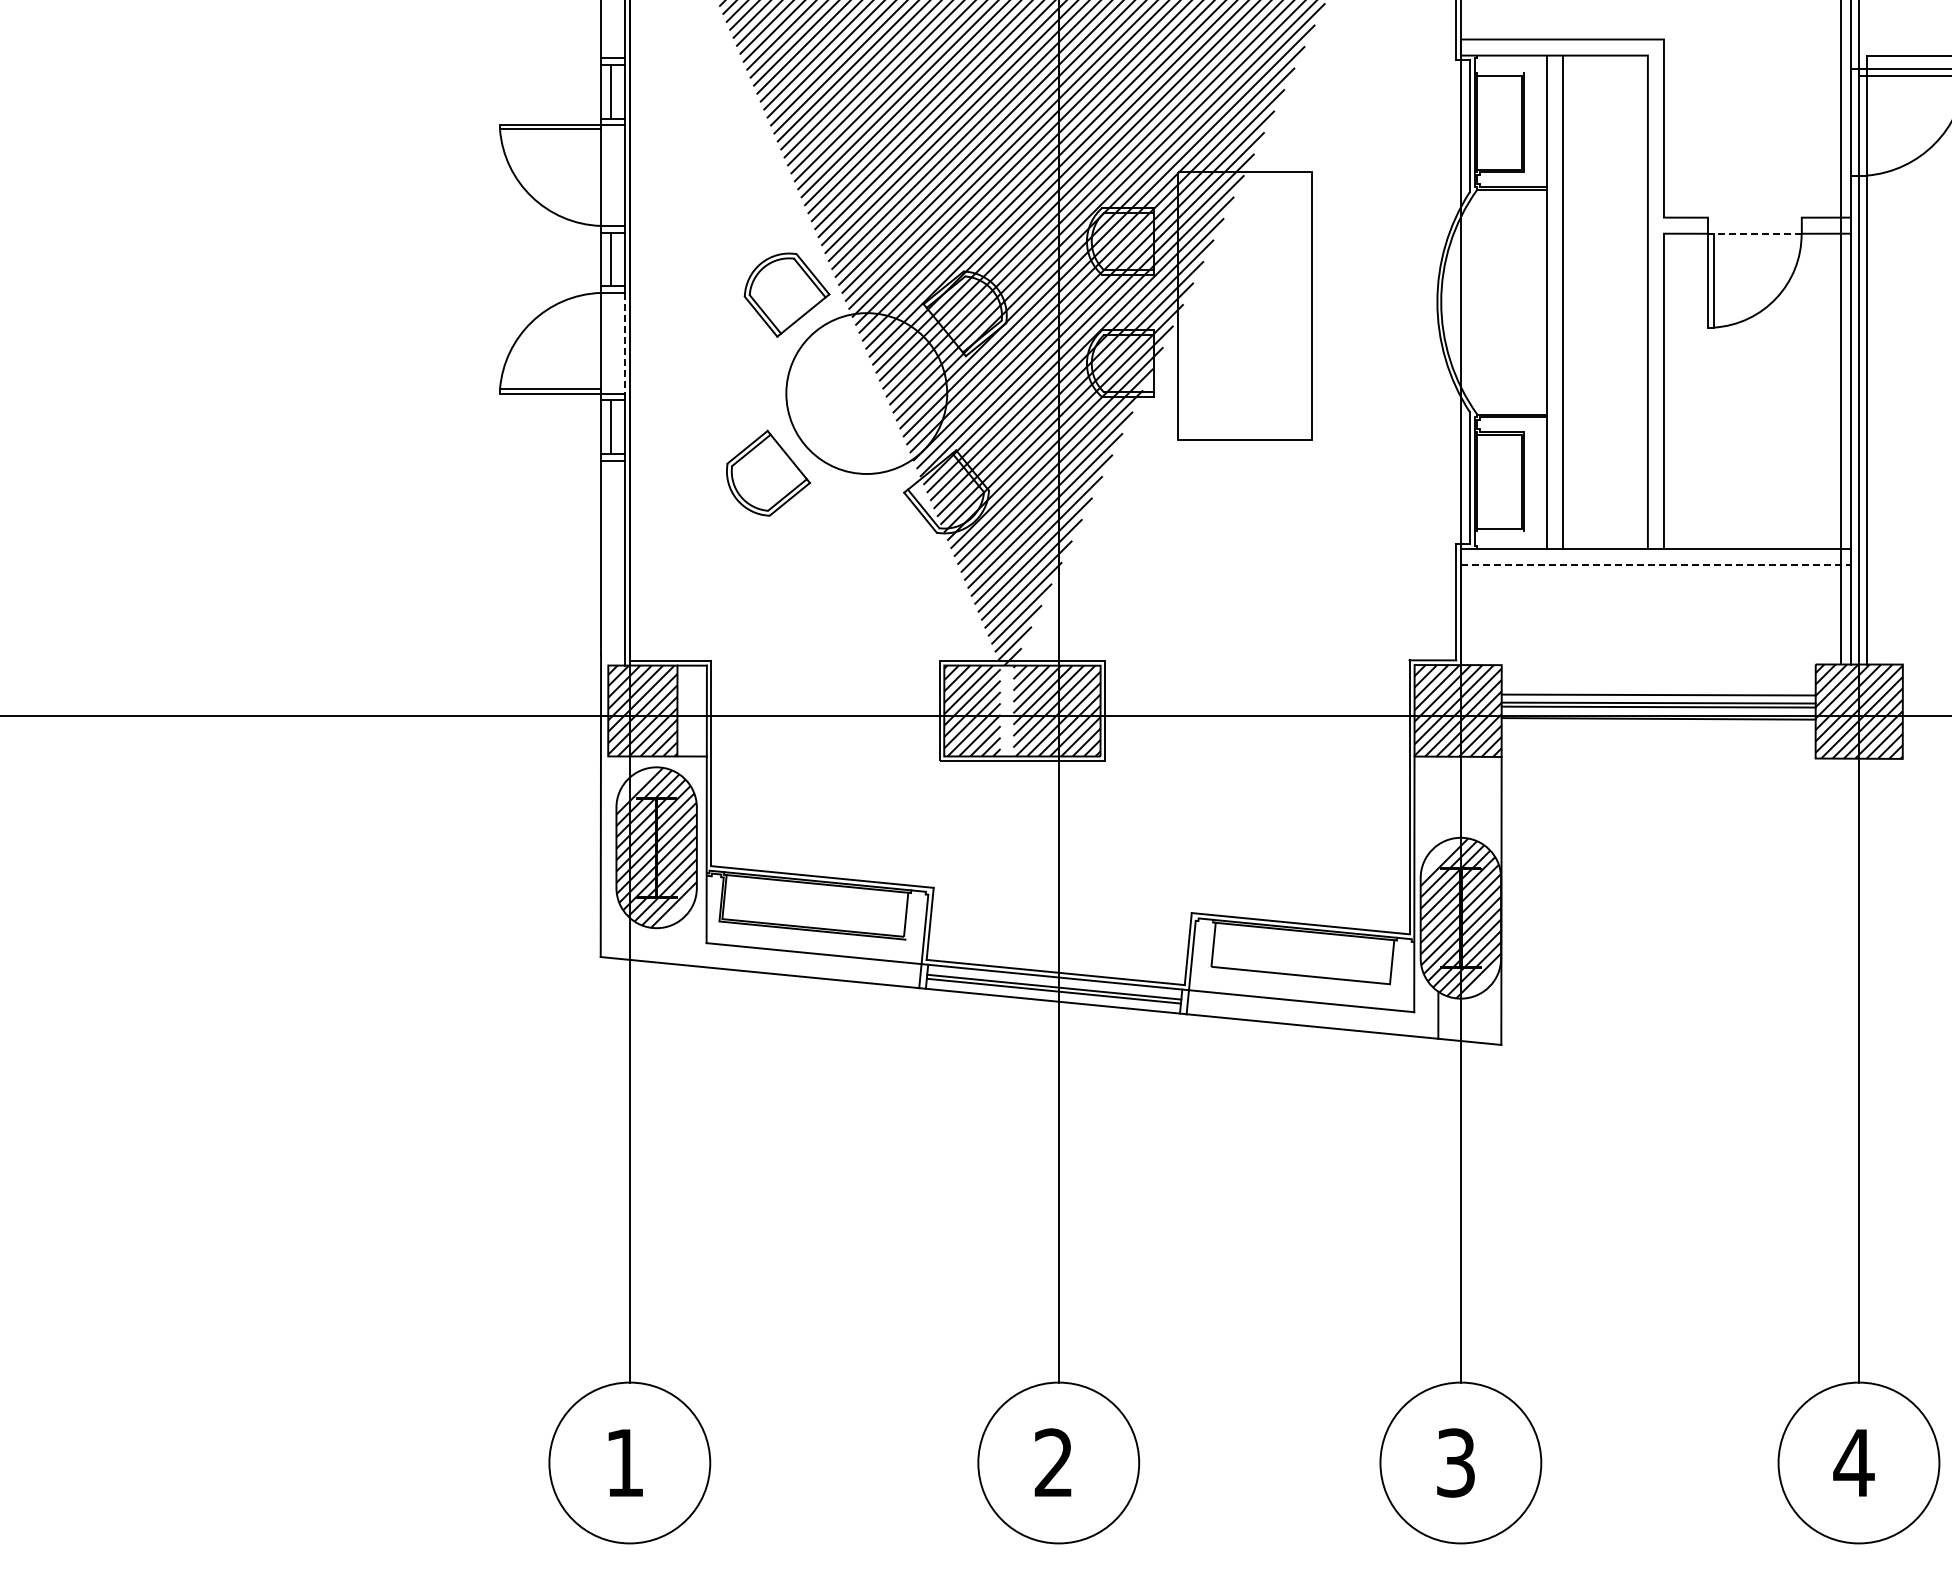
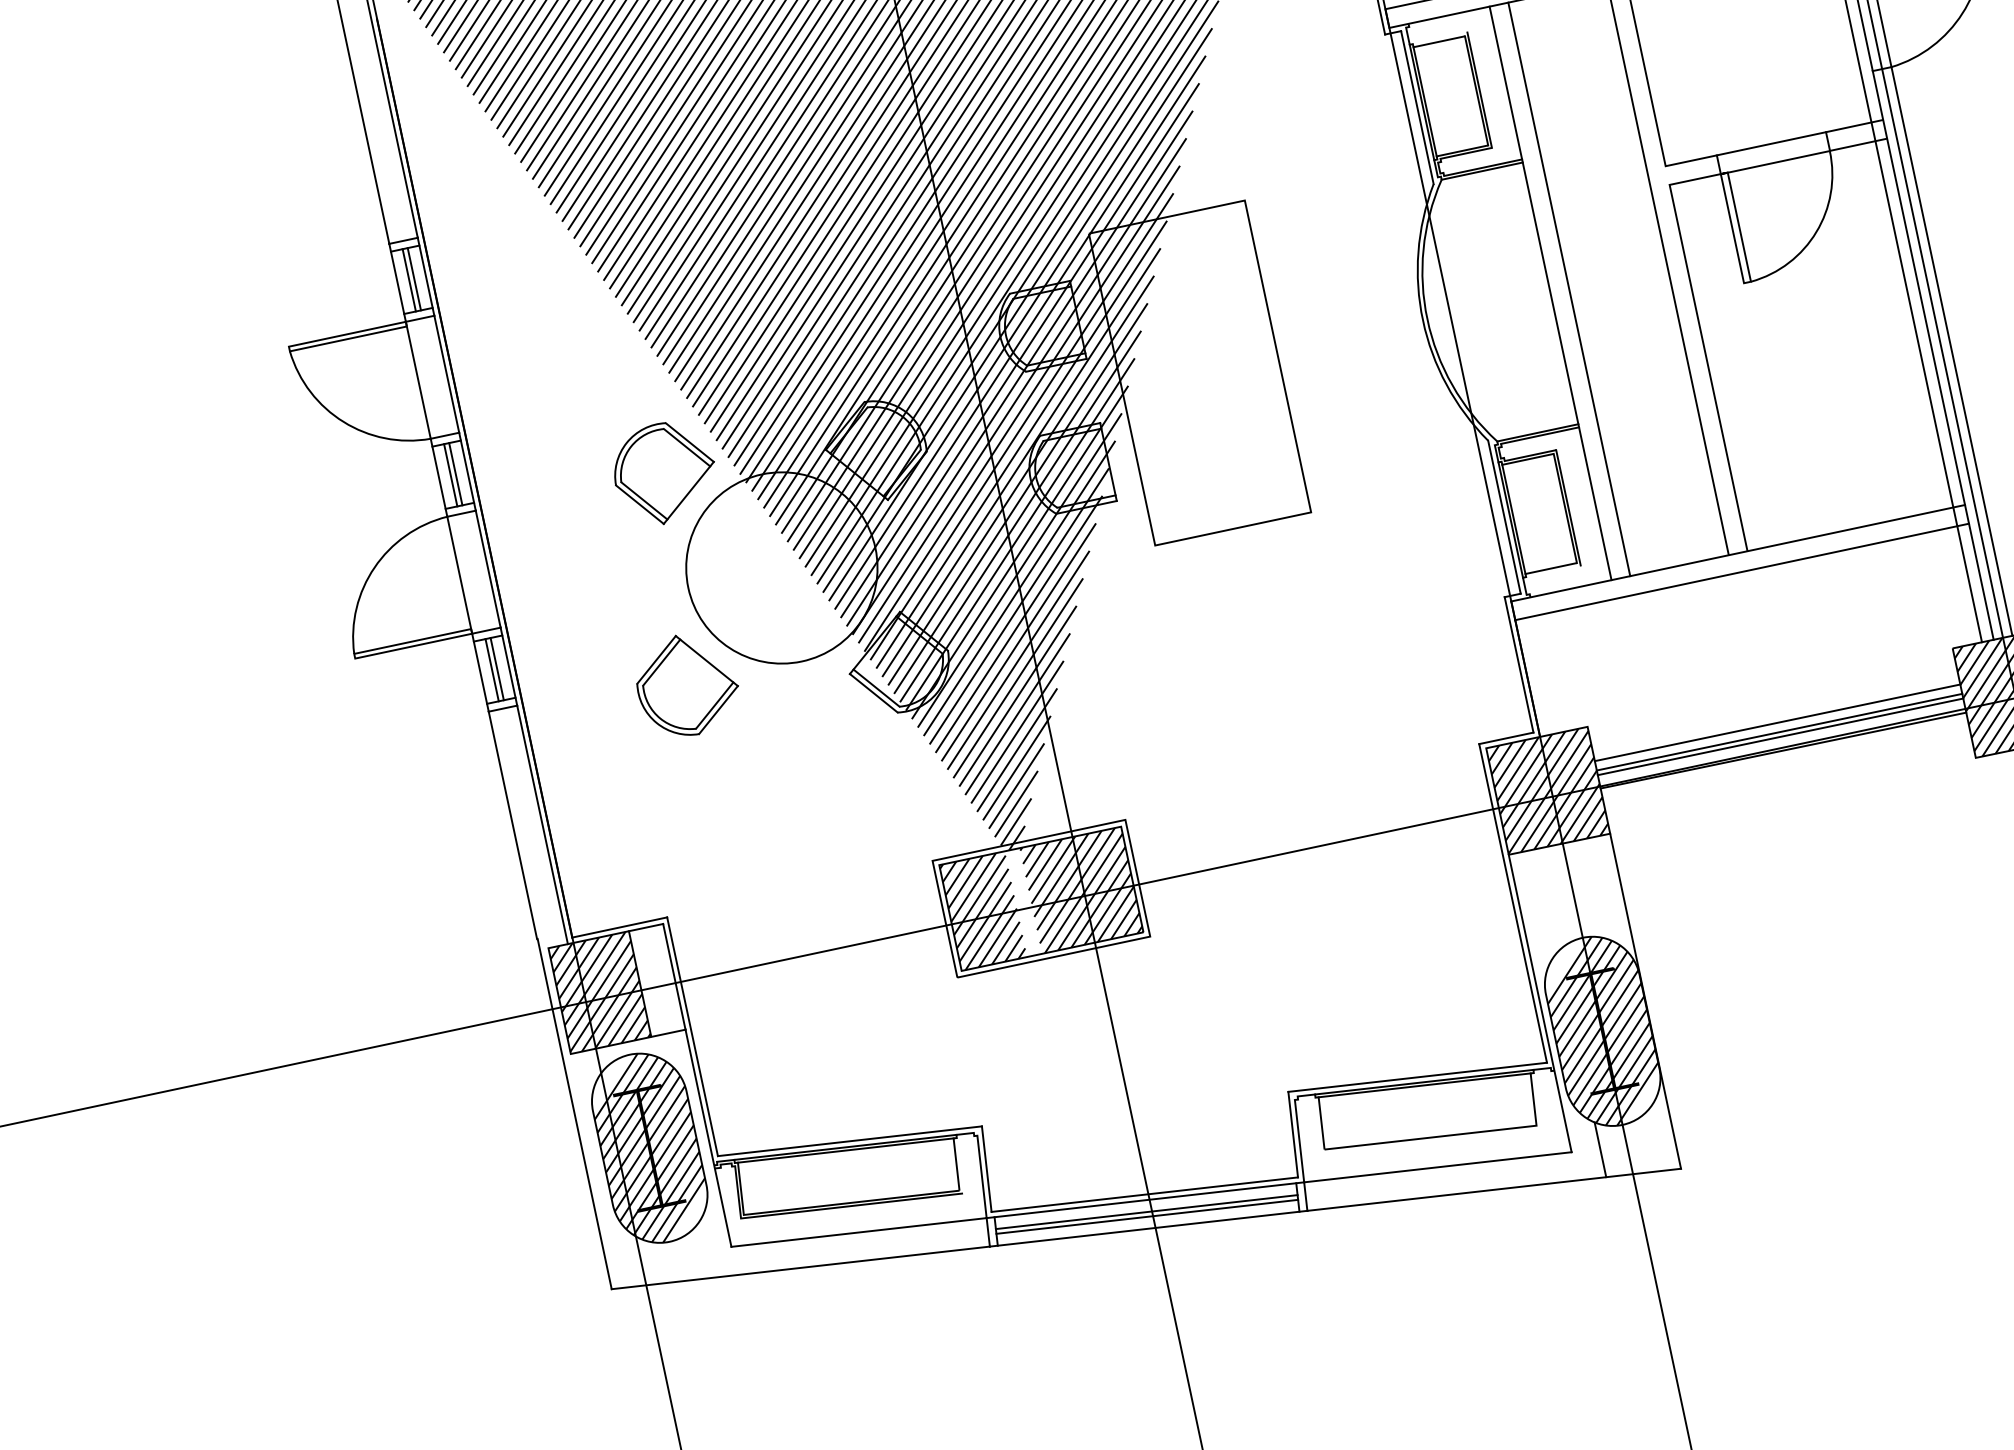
line: (614, 91) -> (413, 278), added
line: (1754, 217) -> (1770, 143), added
line: (1754, 233) -> (1774, 162), dashed -> solid
line: (614, 259) -> (455, 474), added
line: (625, 343) -> (488, 569), dashed -> solid
line: (614, 426) -> (496, 668), added
line: (1656, 564) -> (1742, 571), dashed -> solid

